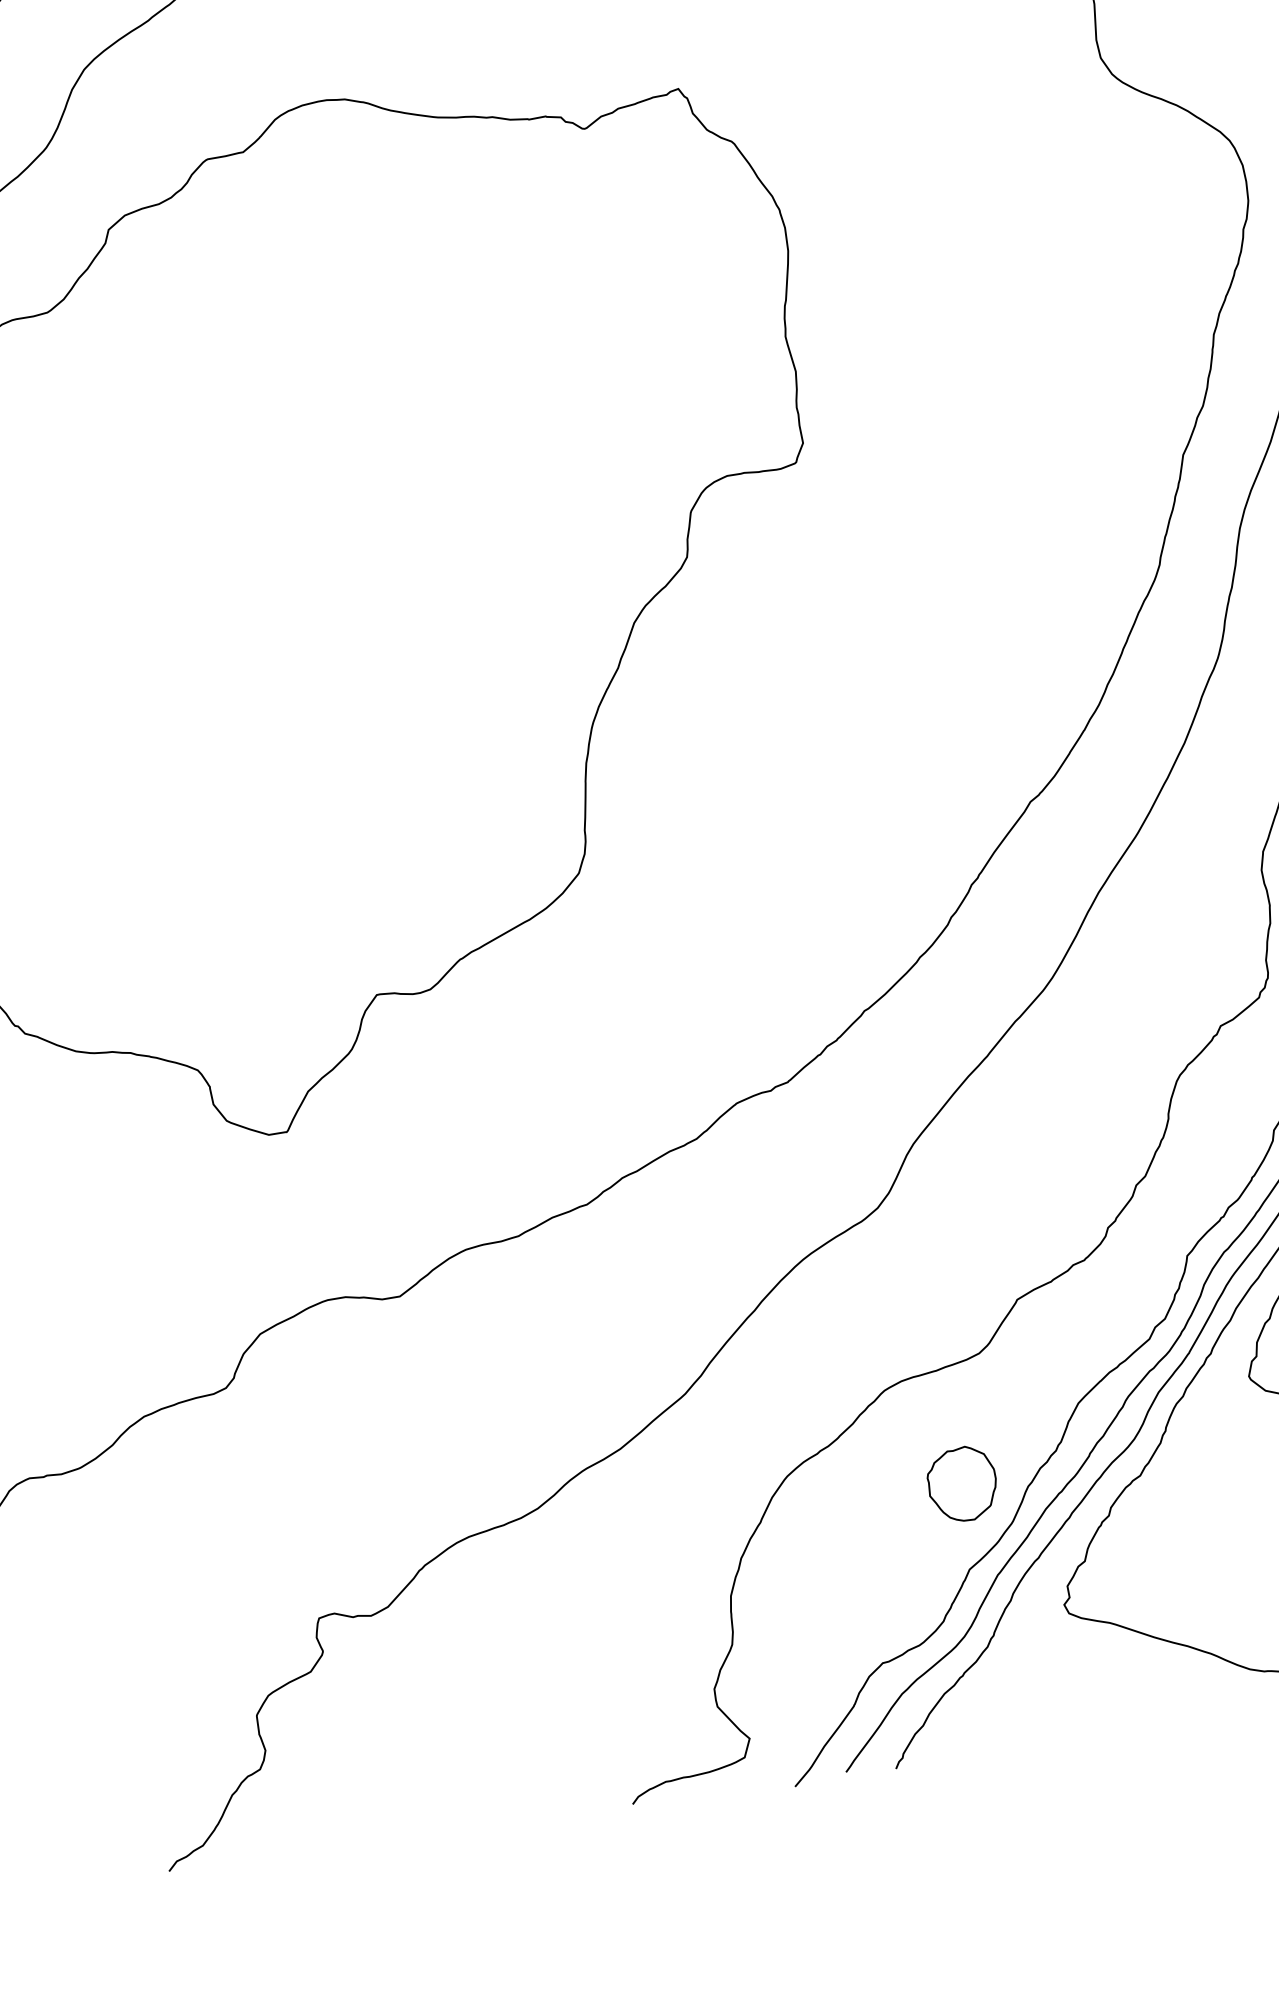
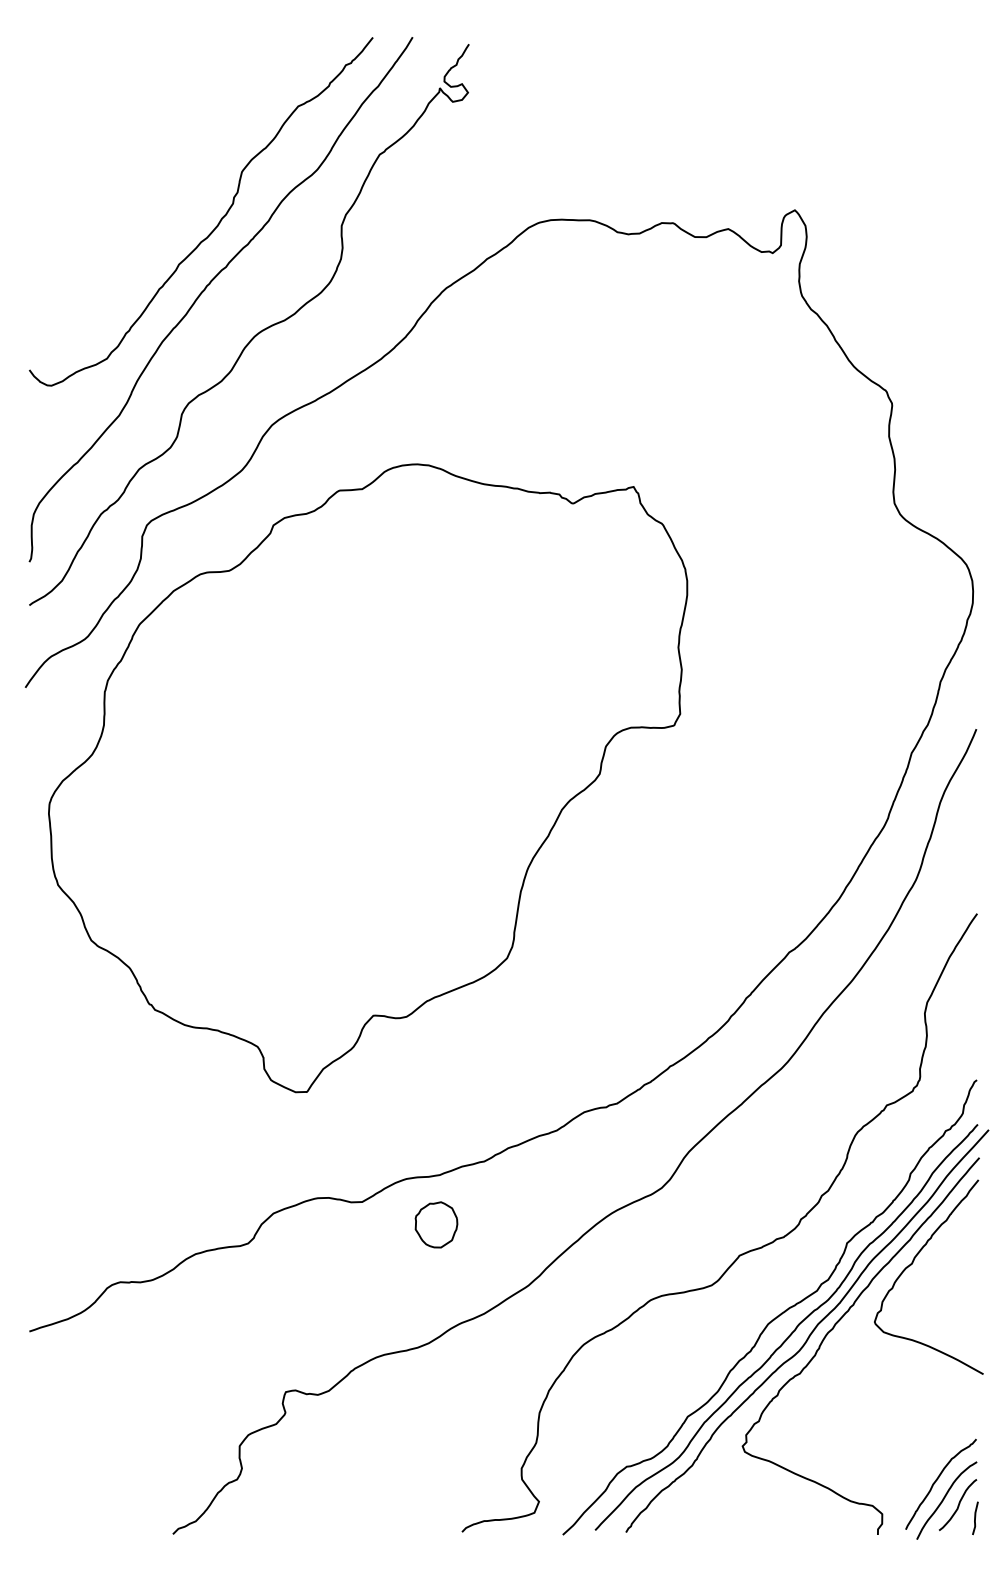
part: (962, 1483) -> (436, 1224), moved

